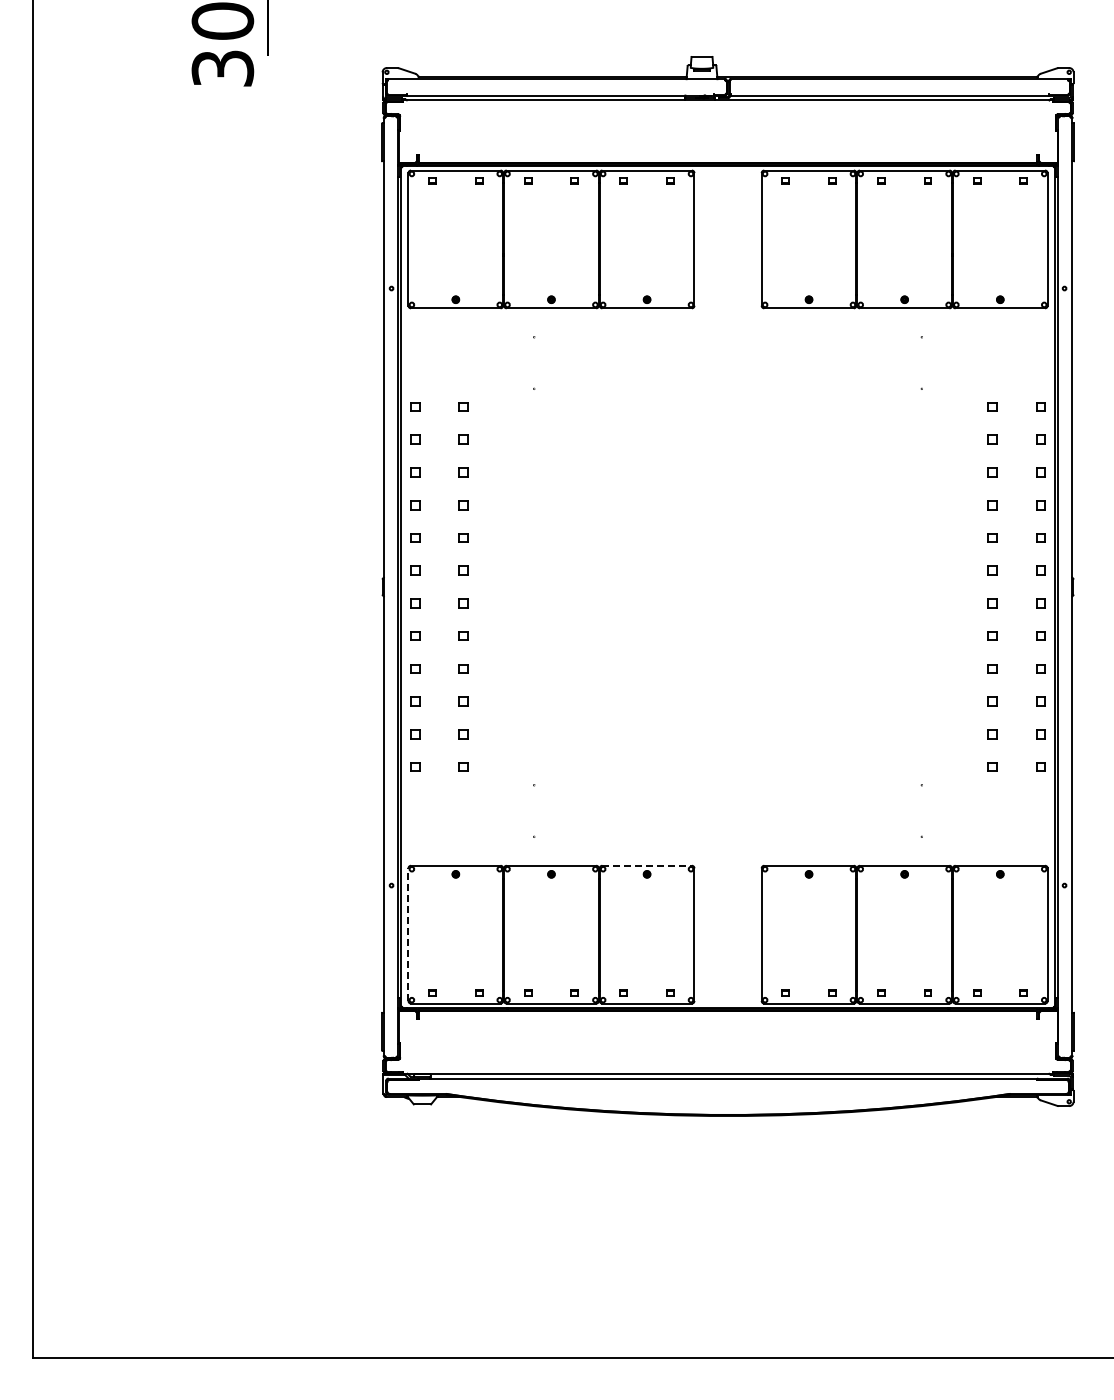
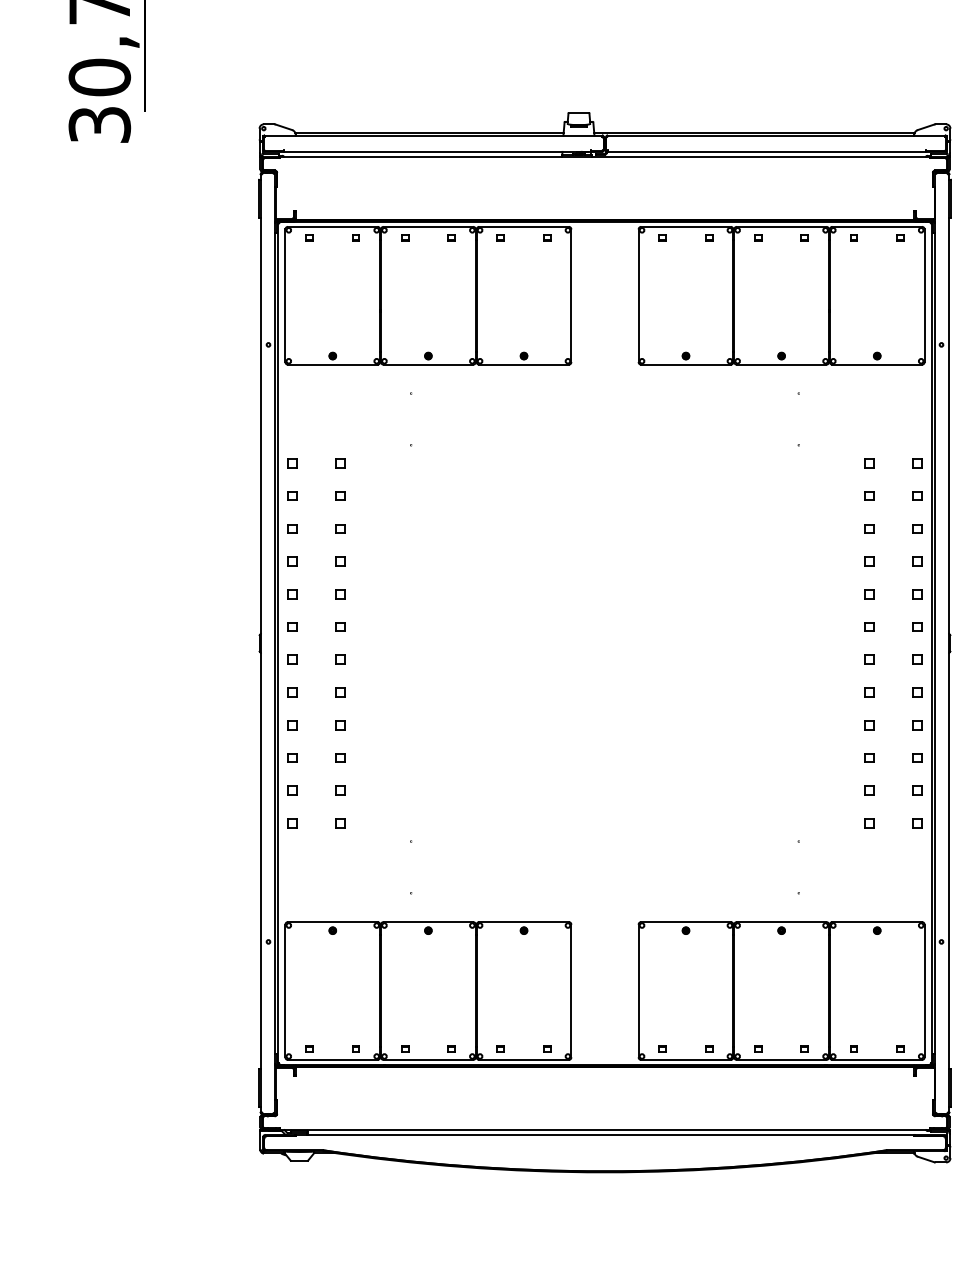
line: (647, 865) -> (524, 921), dashed -> solid
line: (408, 934) -> (285, 990), dashed -> solid

